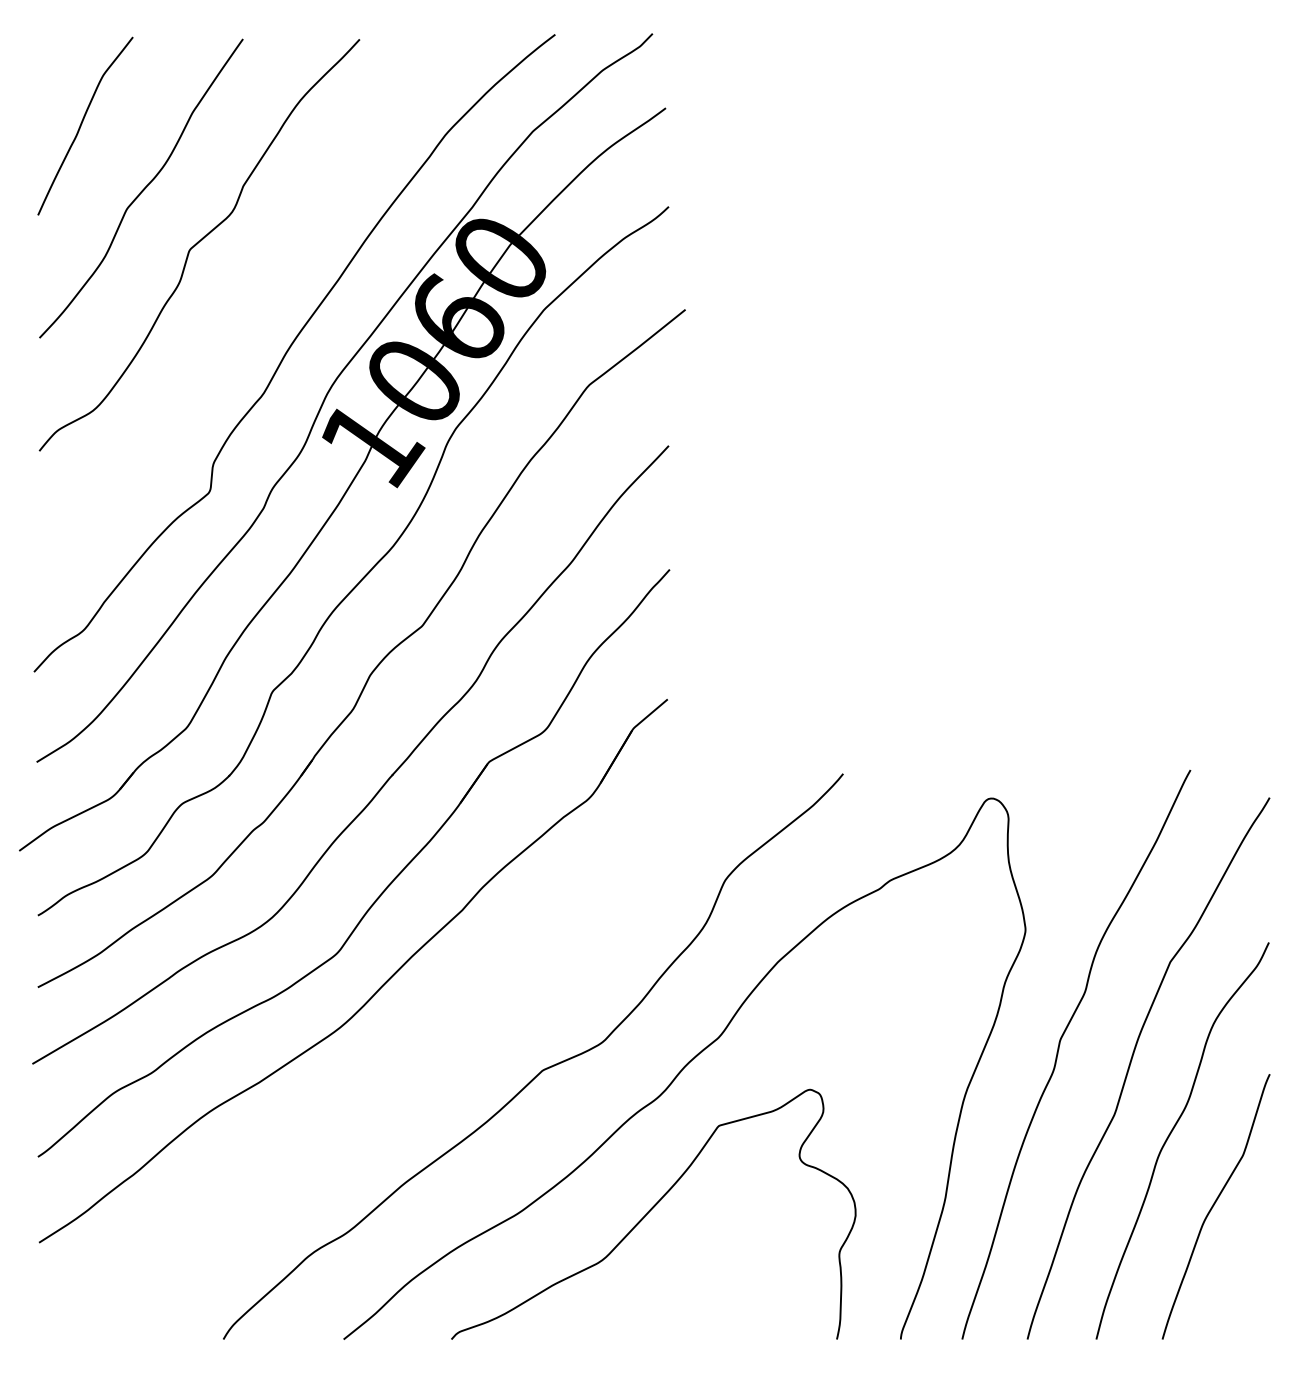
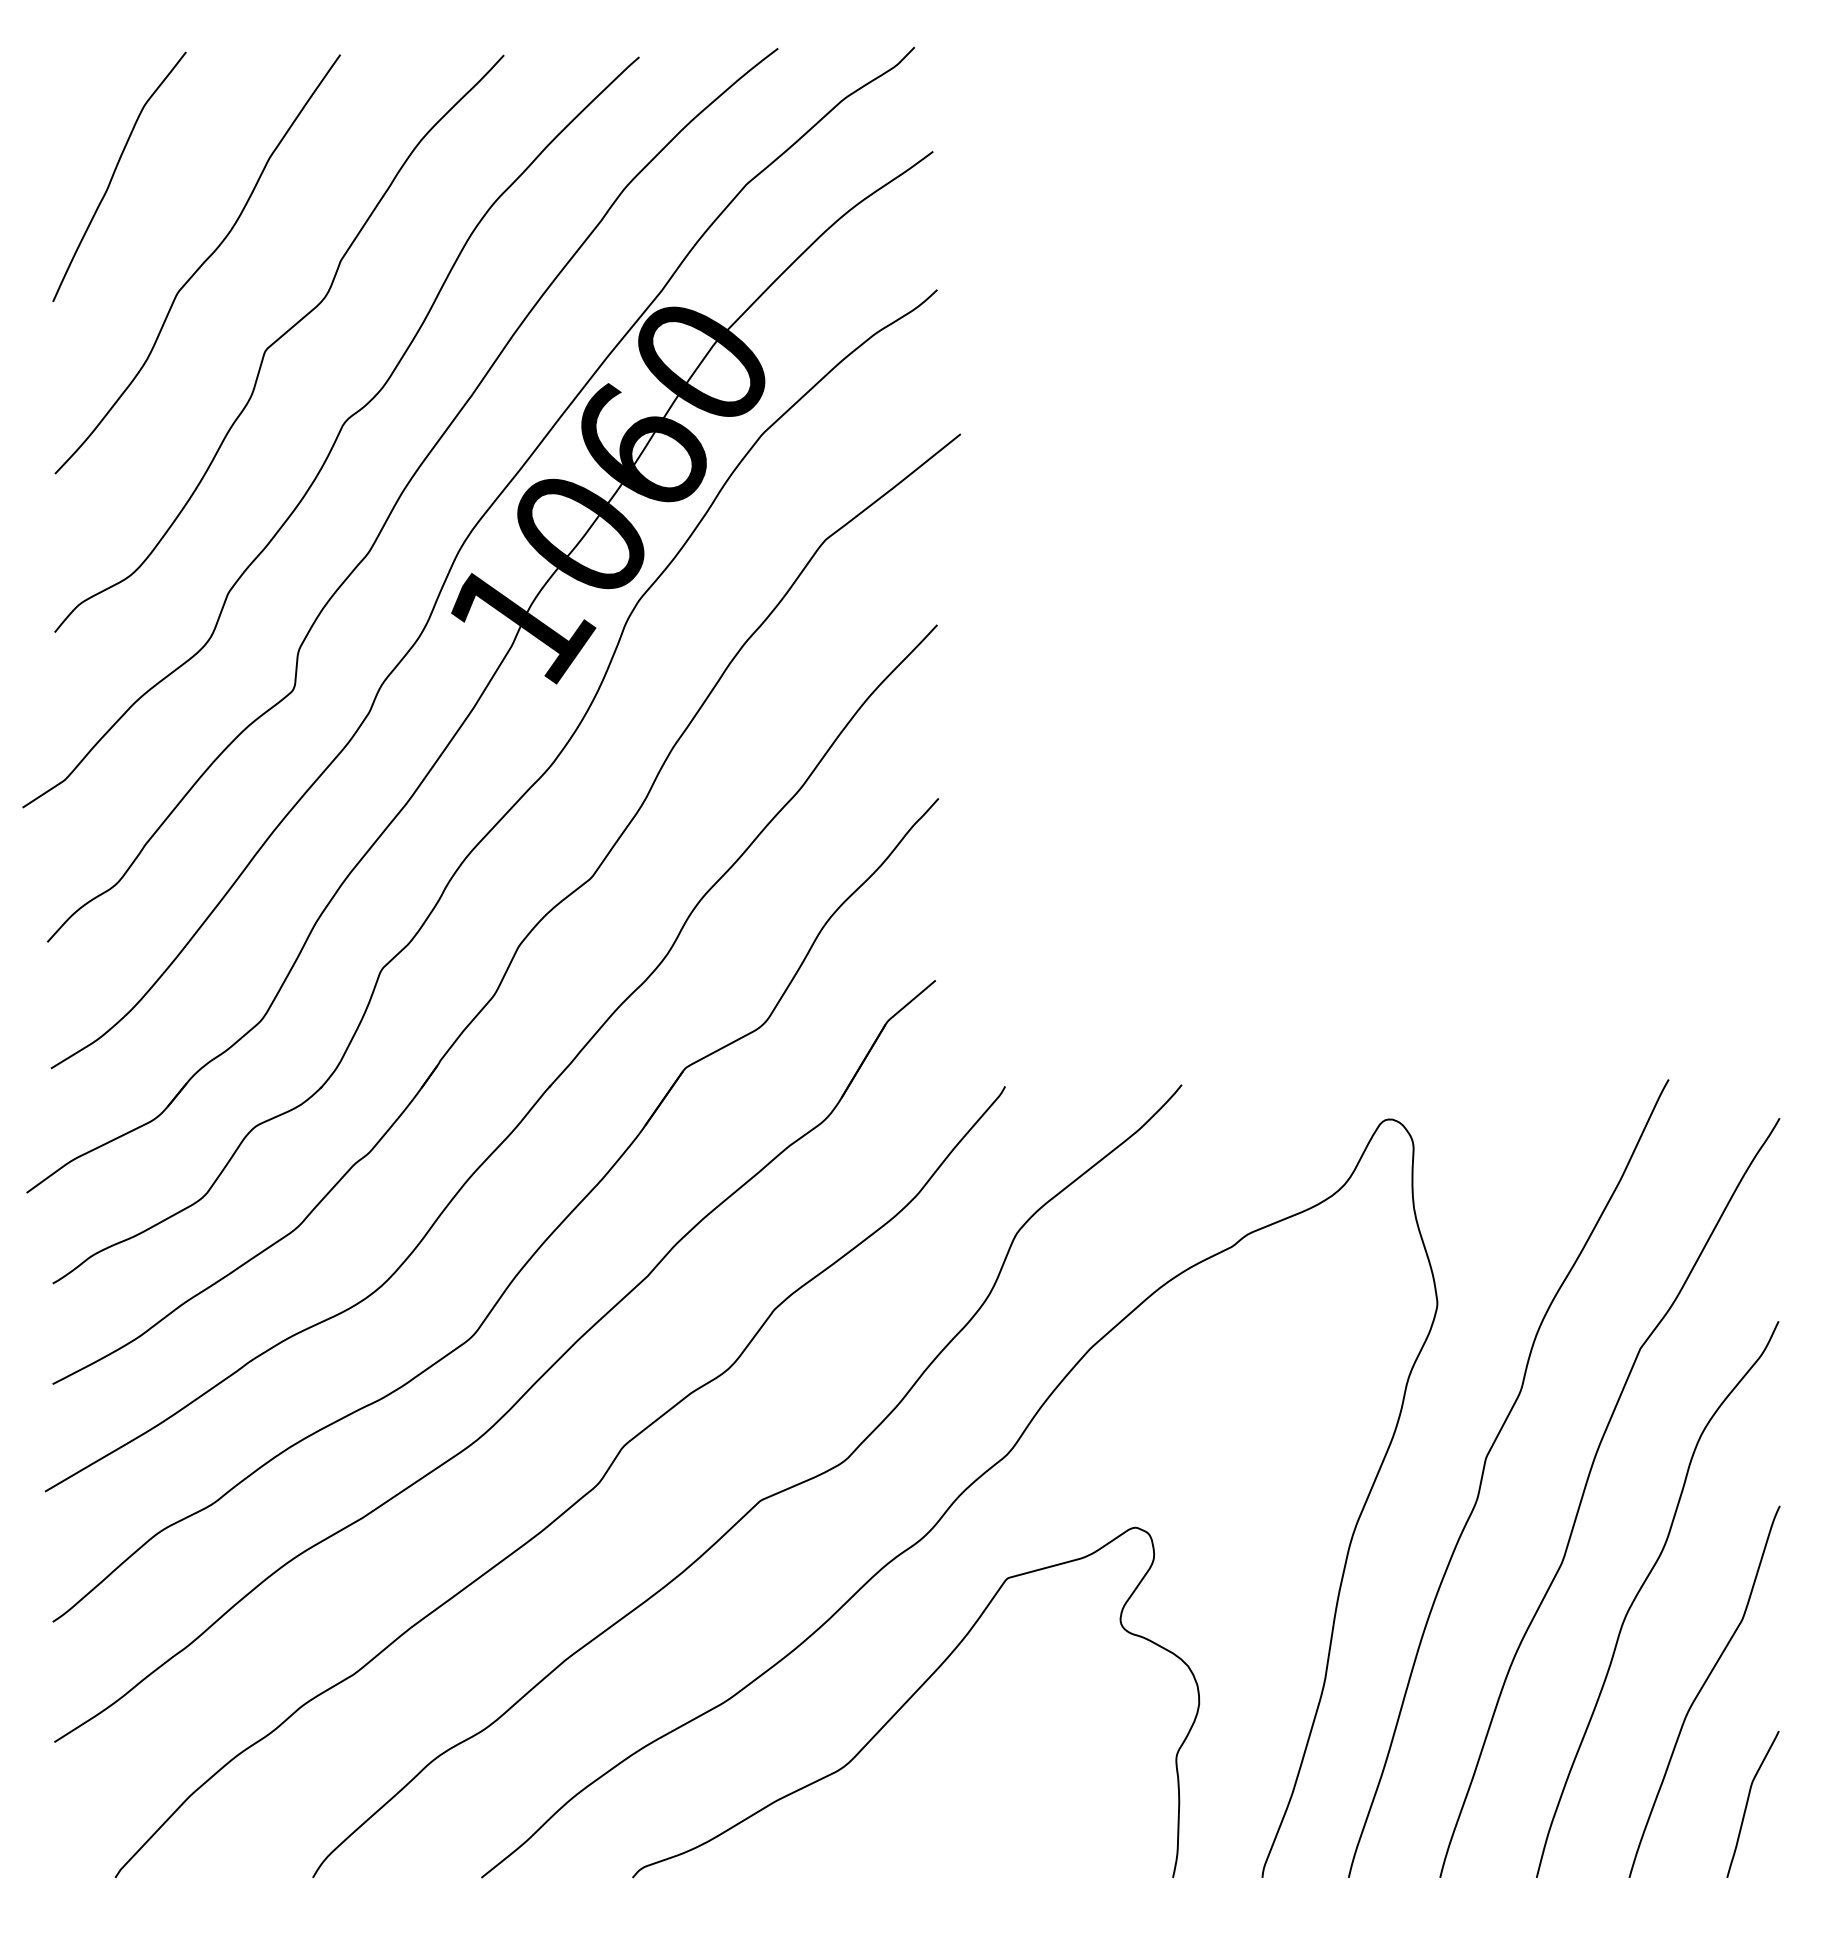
curve: (240, 311) -> (336, 436), added
curve: (410, 1071) -> (574, 1502), added
curve: (1247, 1285) -> (1748, 1802), added

